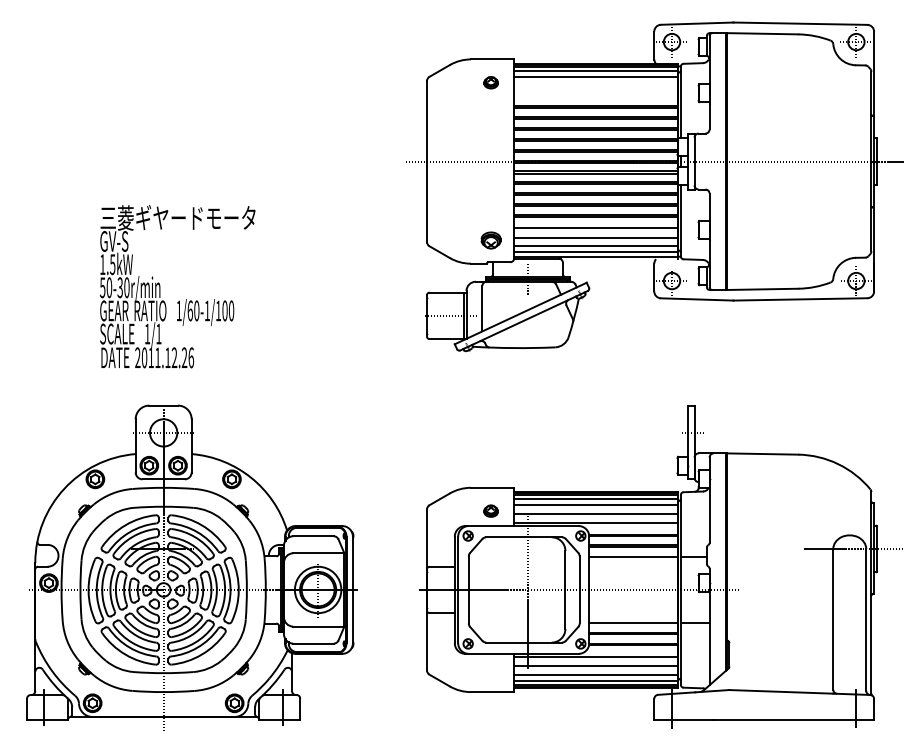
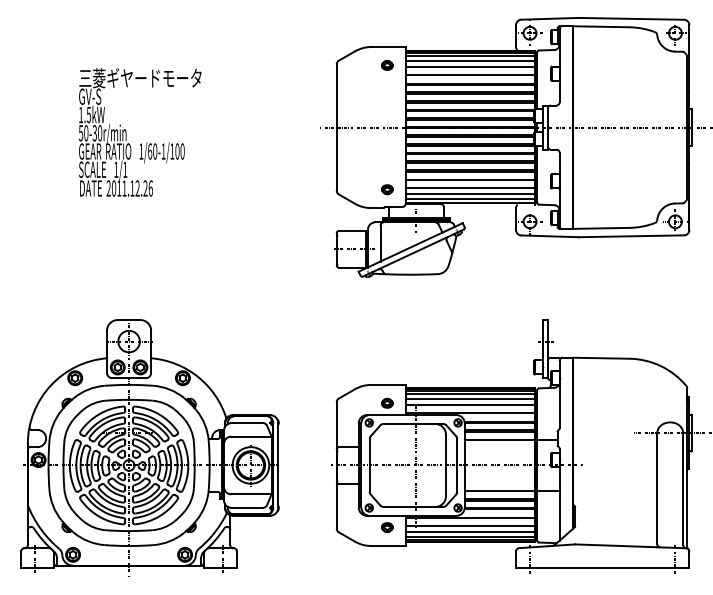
line: (596, 85) -> (470, 67), added
line: (596, 94) -> (470, 74), added
part: (490, 239) -> (386, 189), size x0.71
text: (177, 286) -> (140, 132), moved
part: (490, 668) -> (386, 527), added

